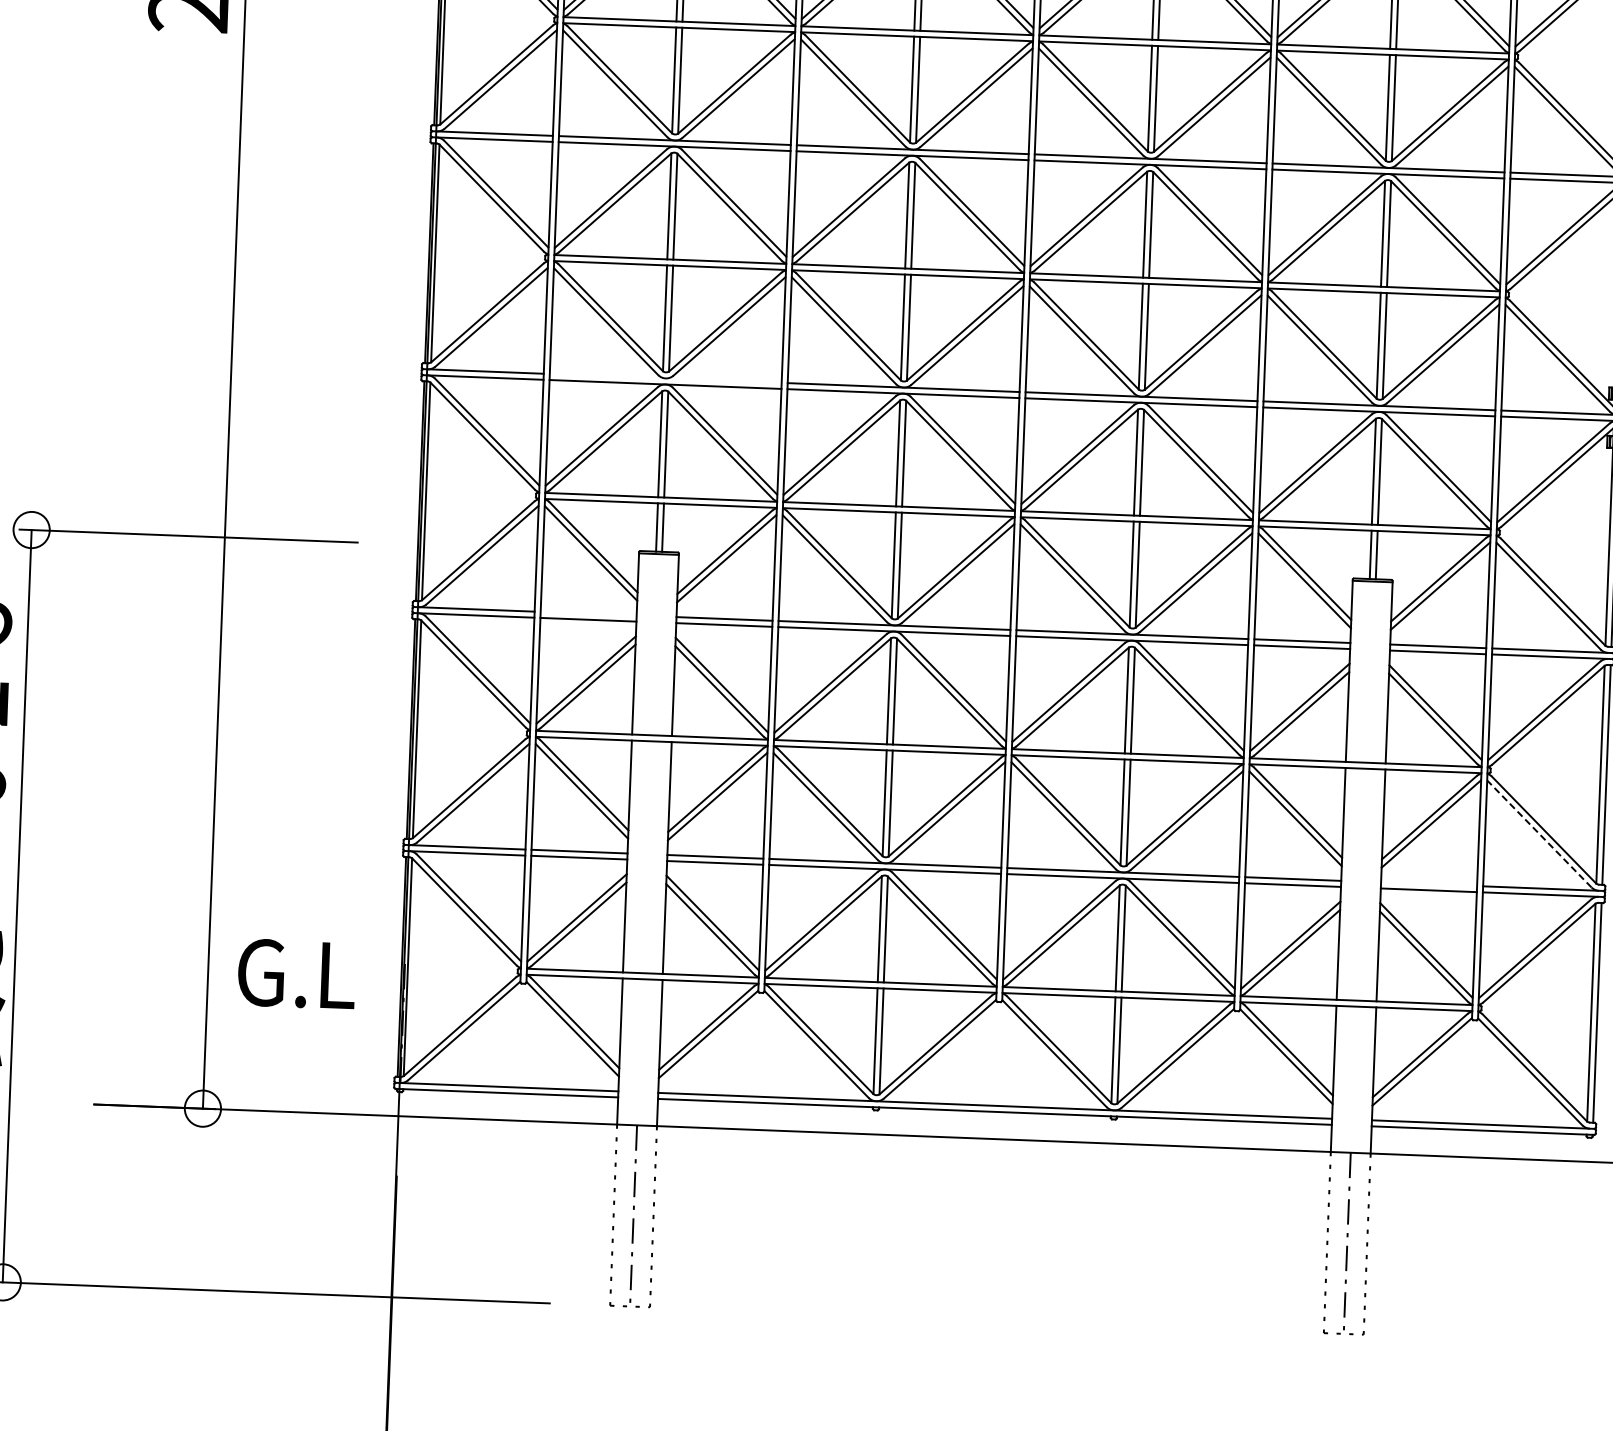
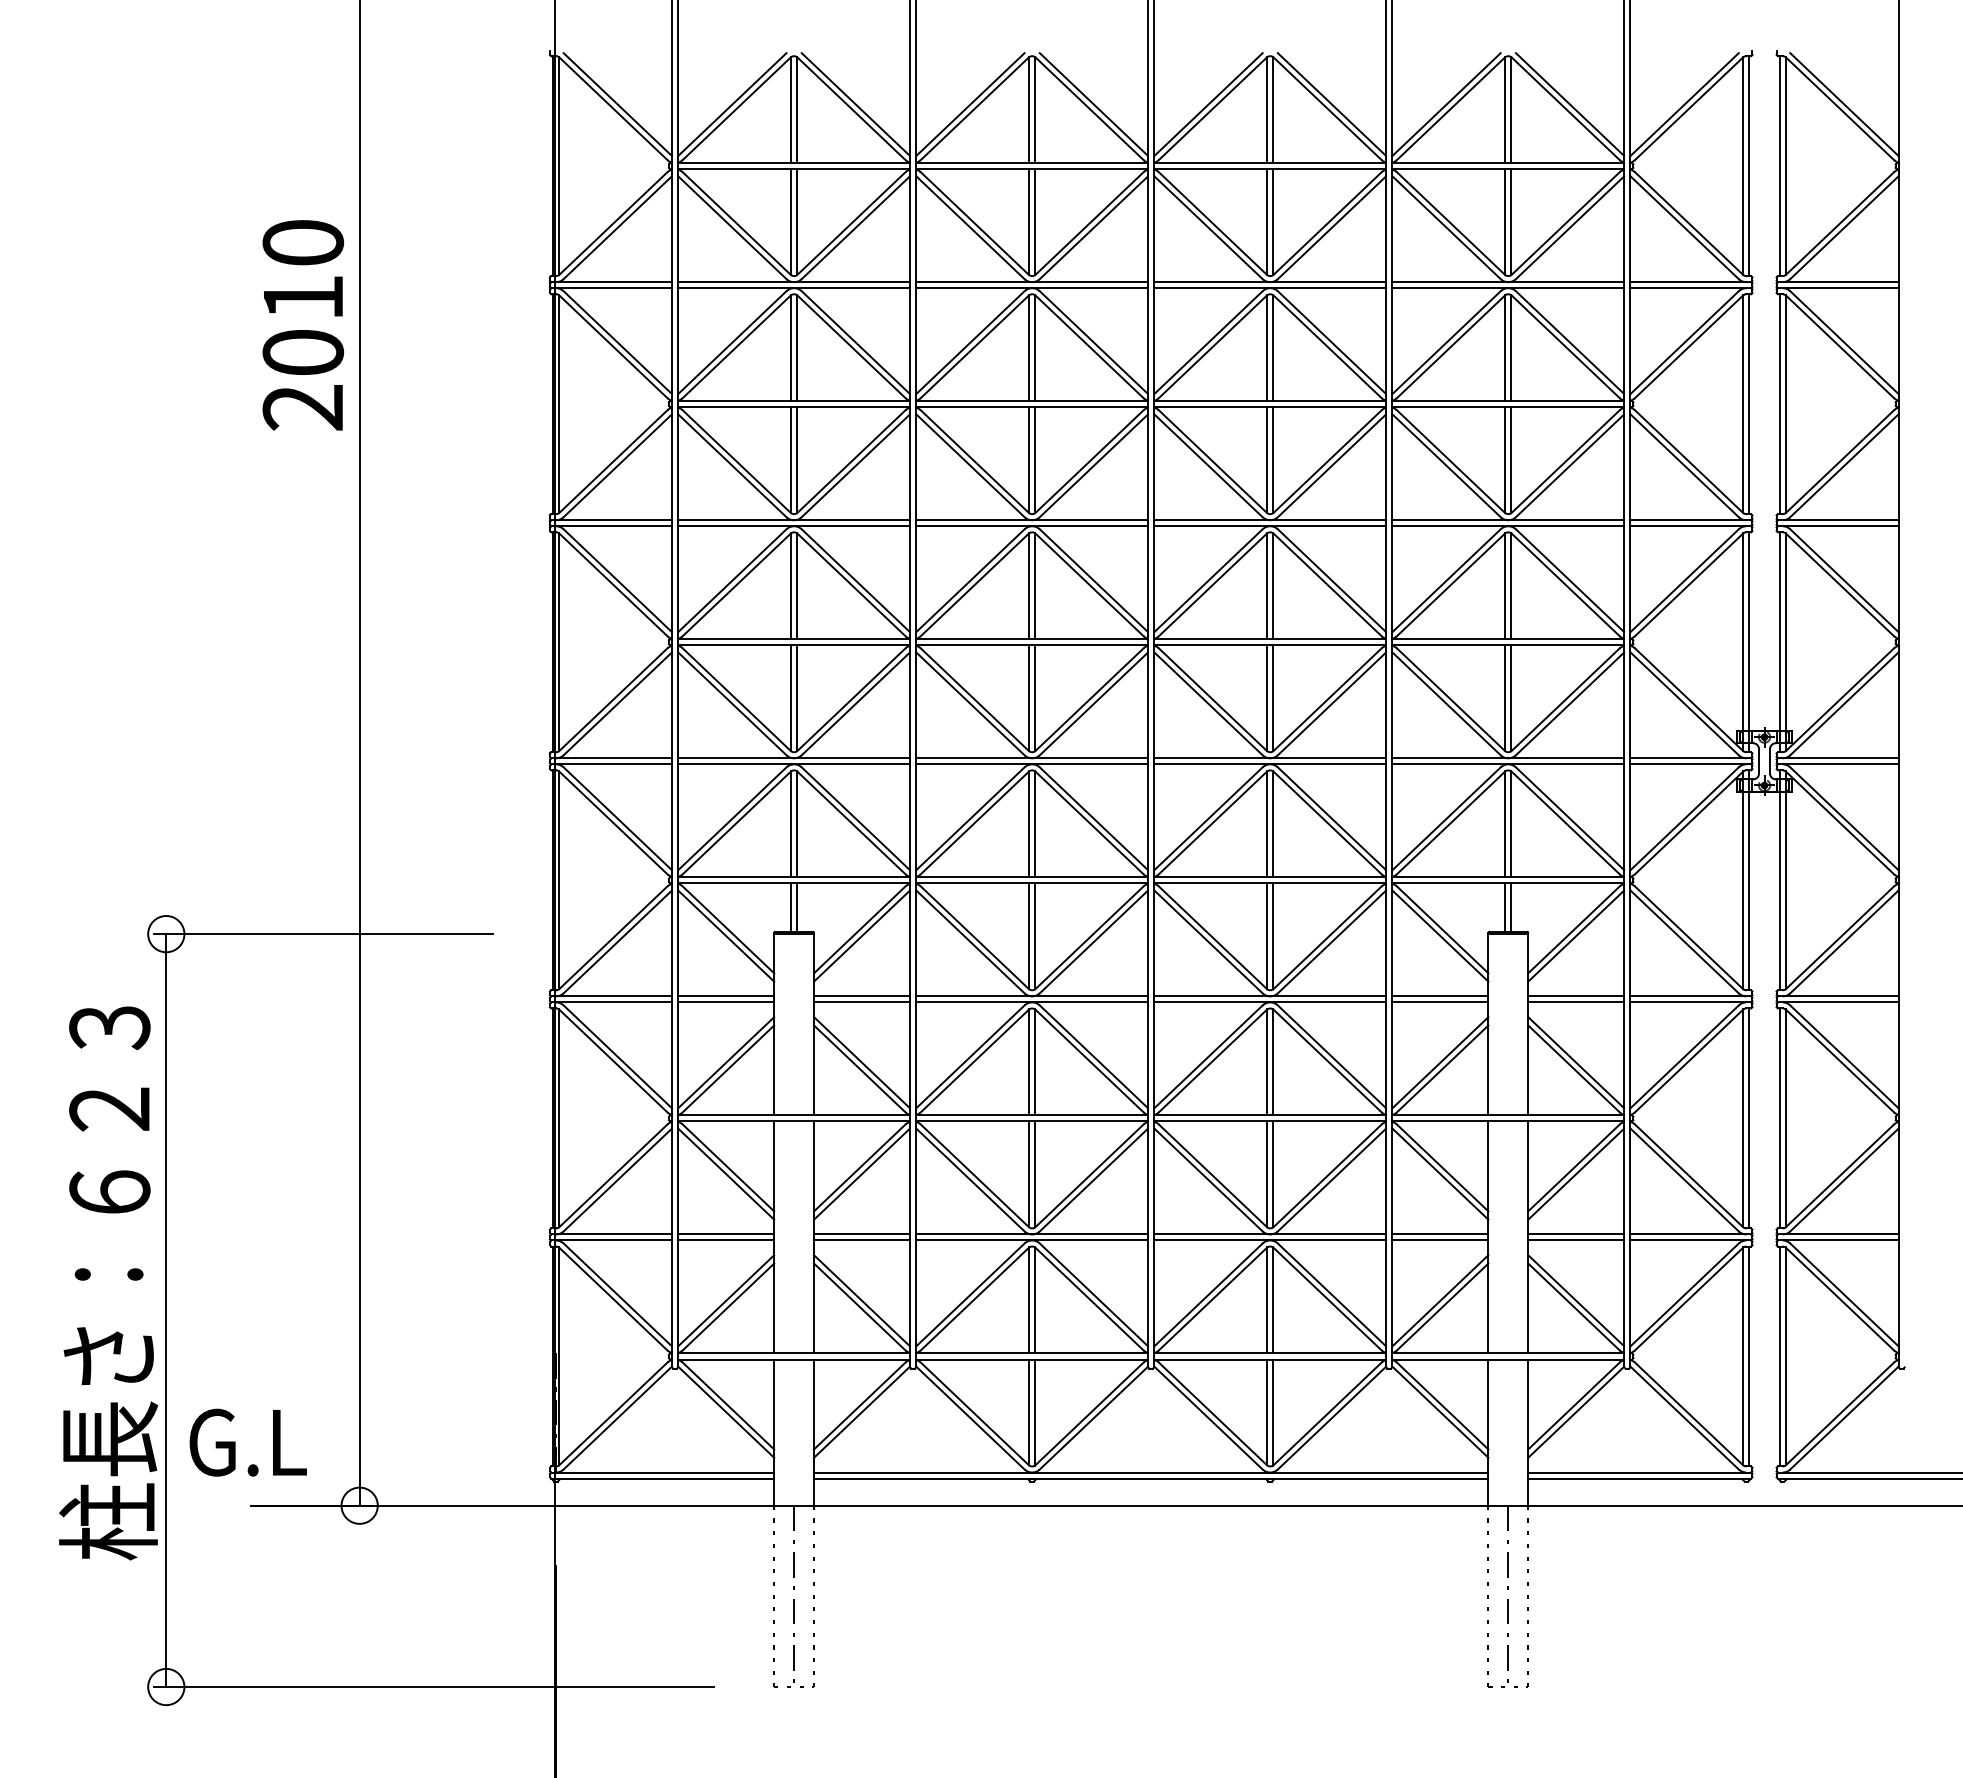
line: (666, 378) -> (794, 758), added
line: (589, 613) -> (726, 996), added
line: (1539, 833) -> (1684, 1179), dashed -> solid
line: (1429, 884) -> (1576, 1234), added
text: (296, 973) -> (247, 1442), moved

